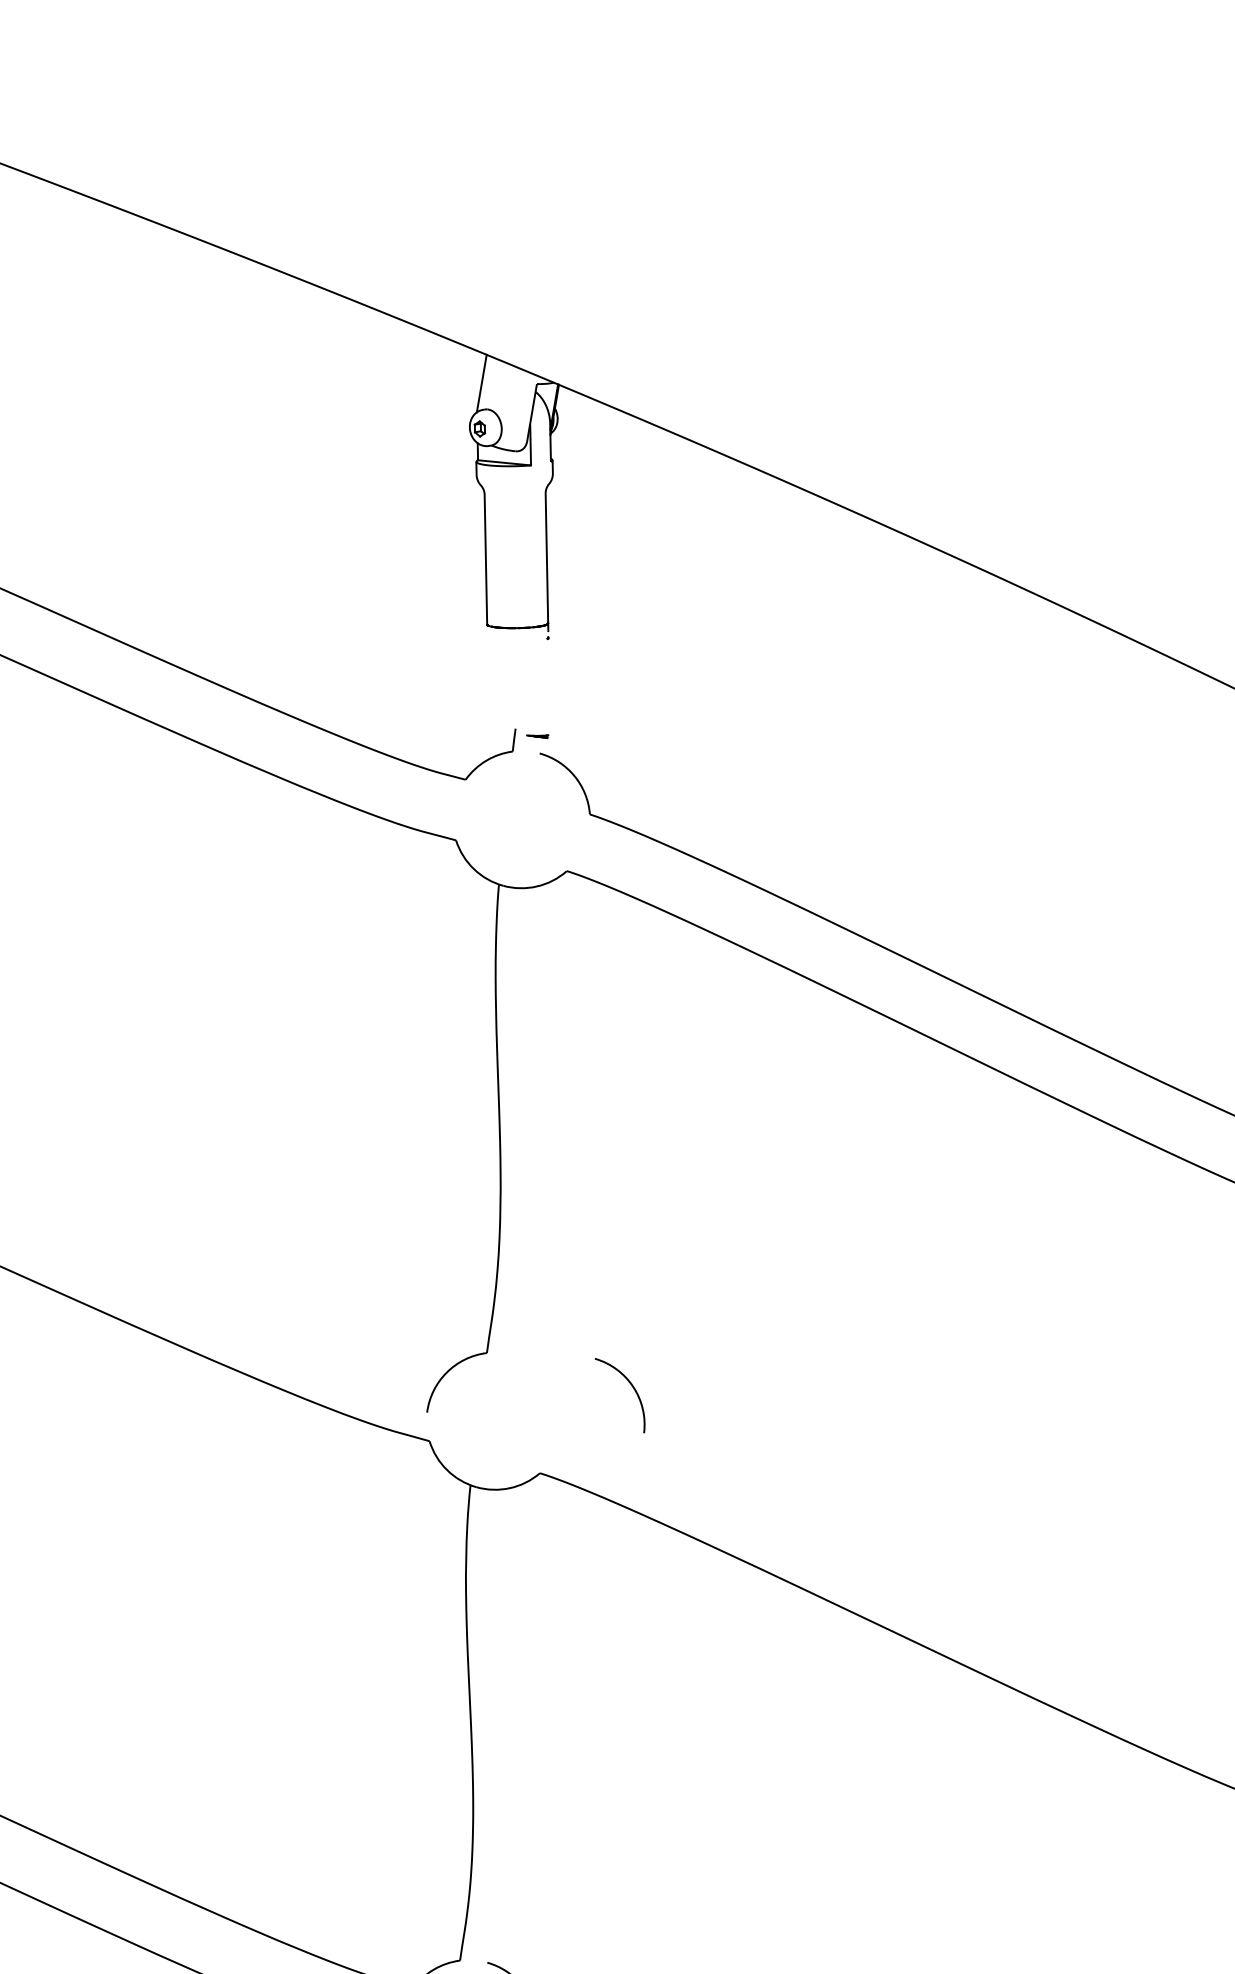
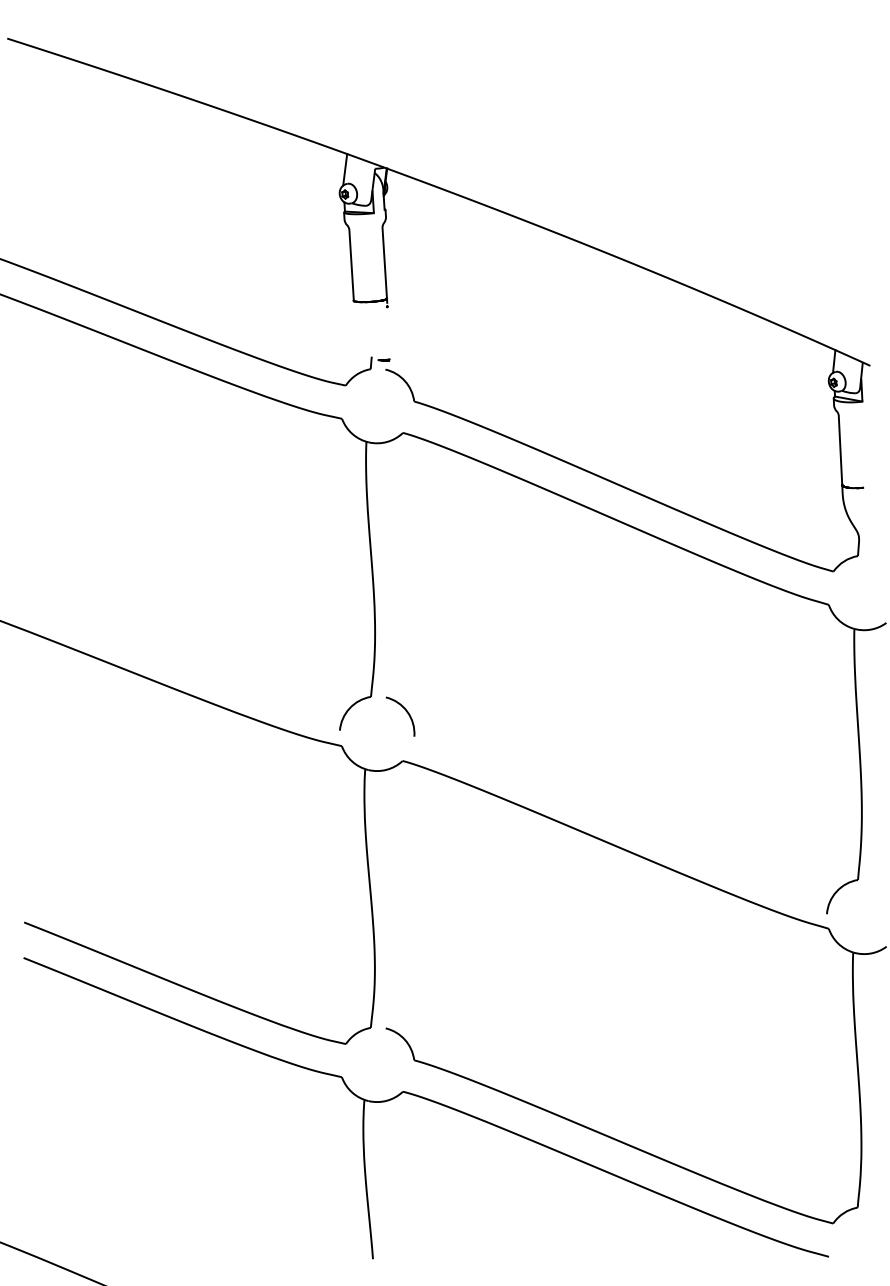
arc: (629, 1386) -> (405, 711), moved

